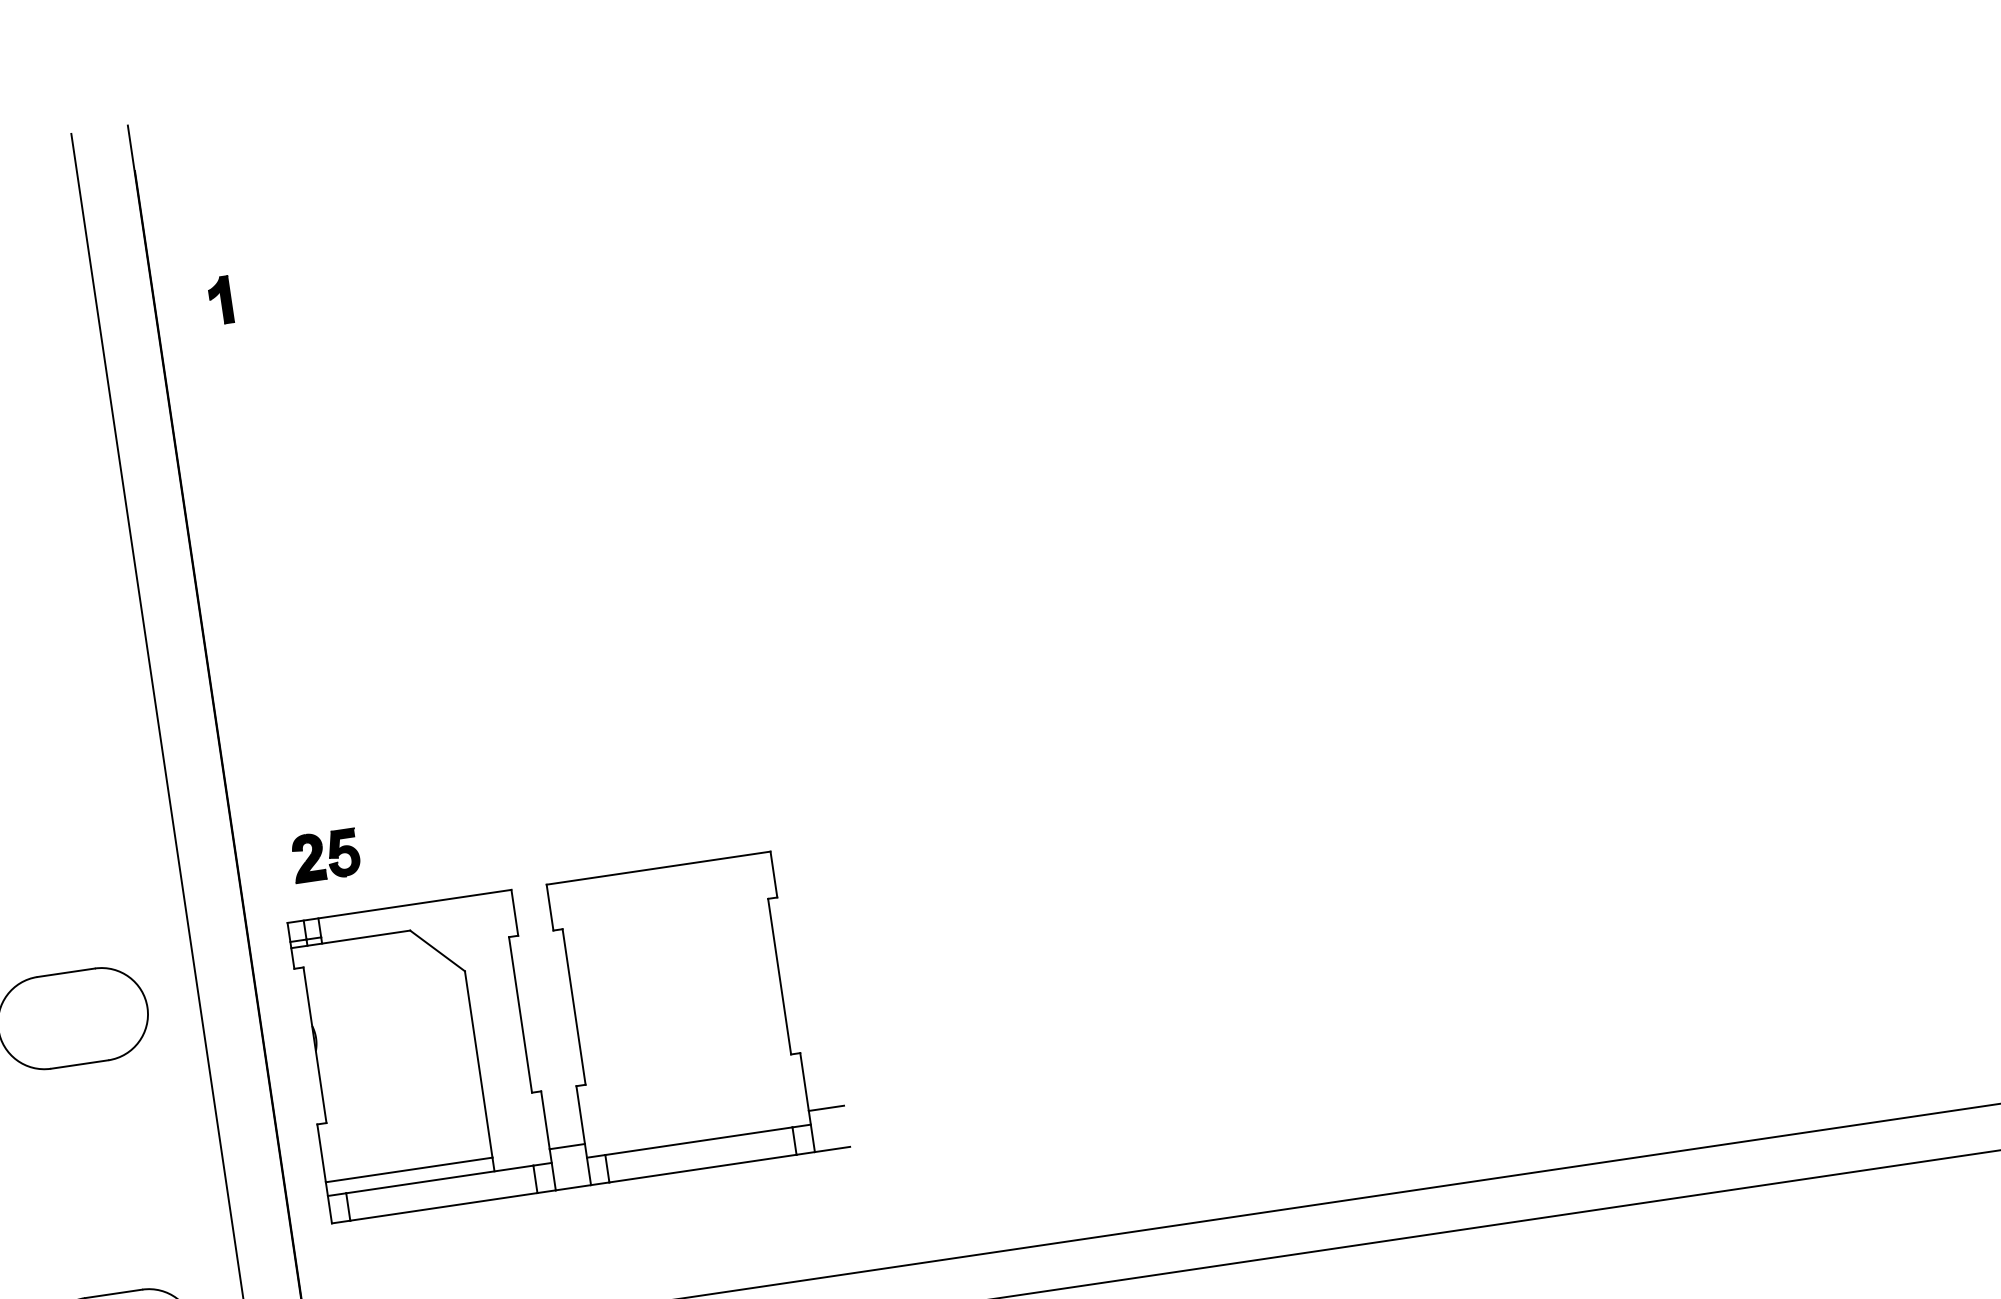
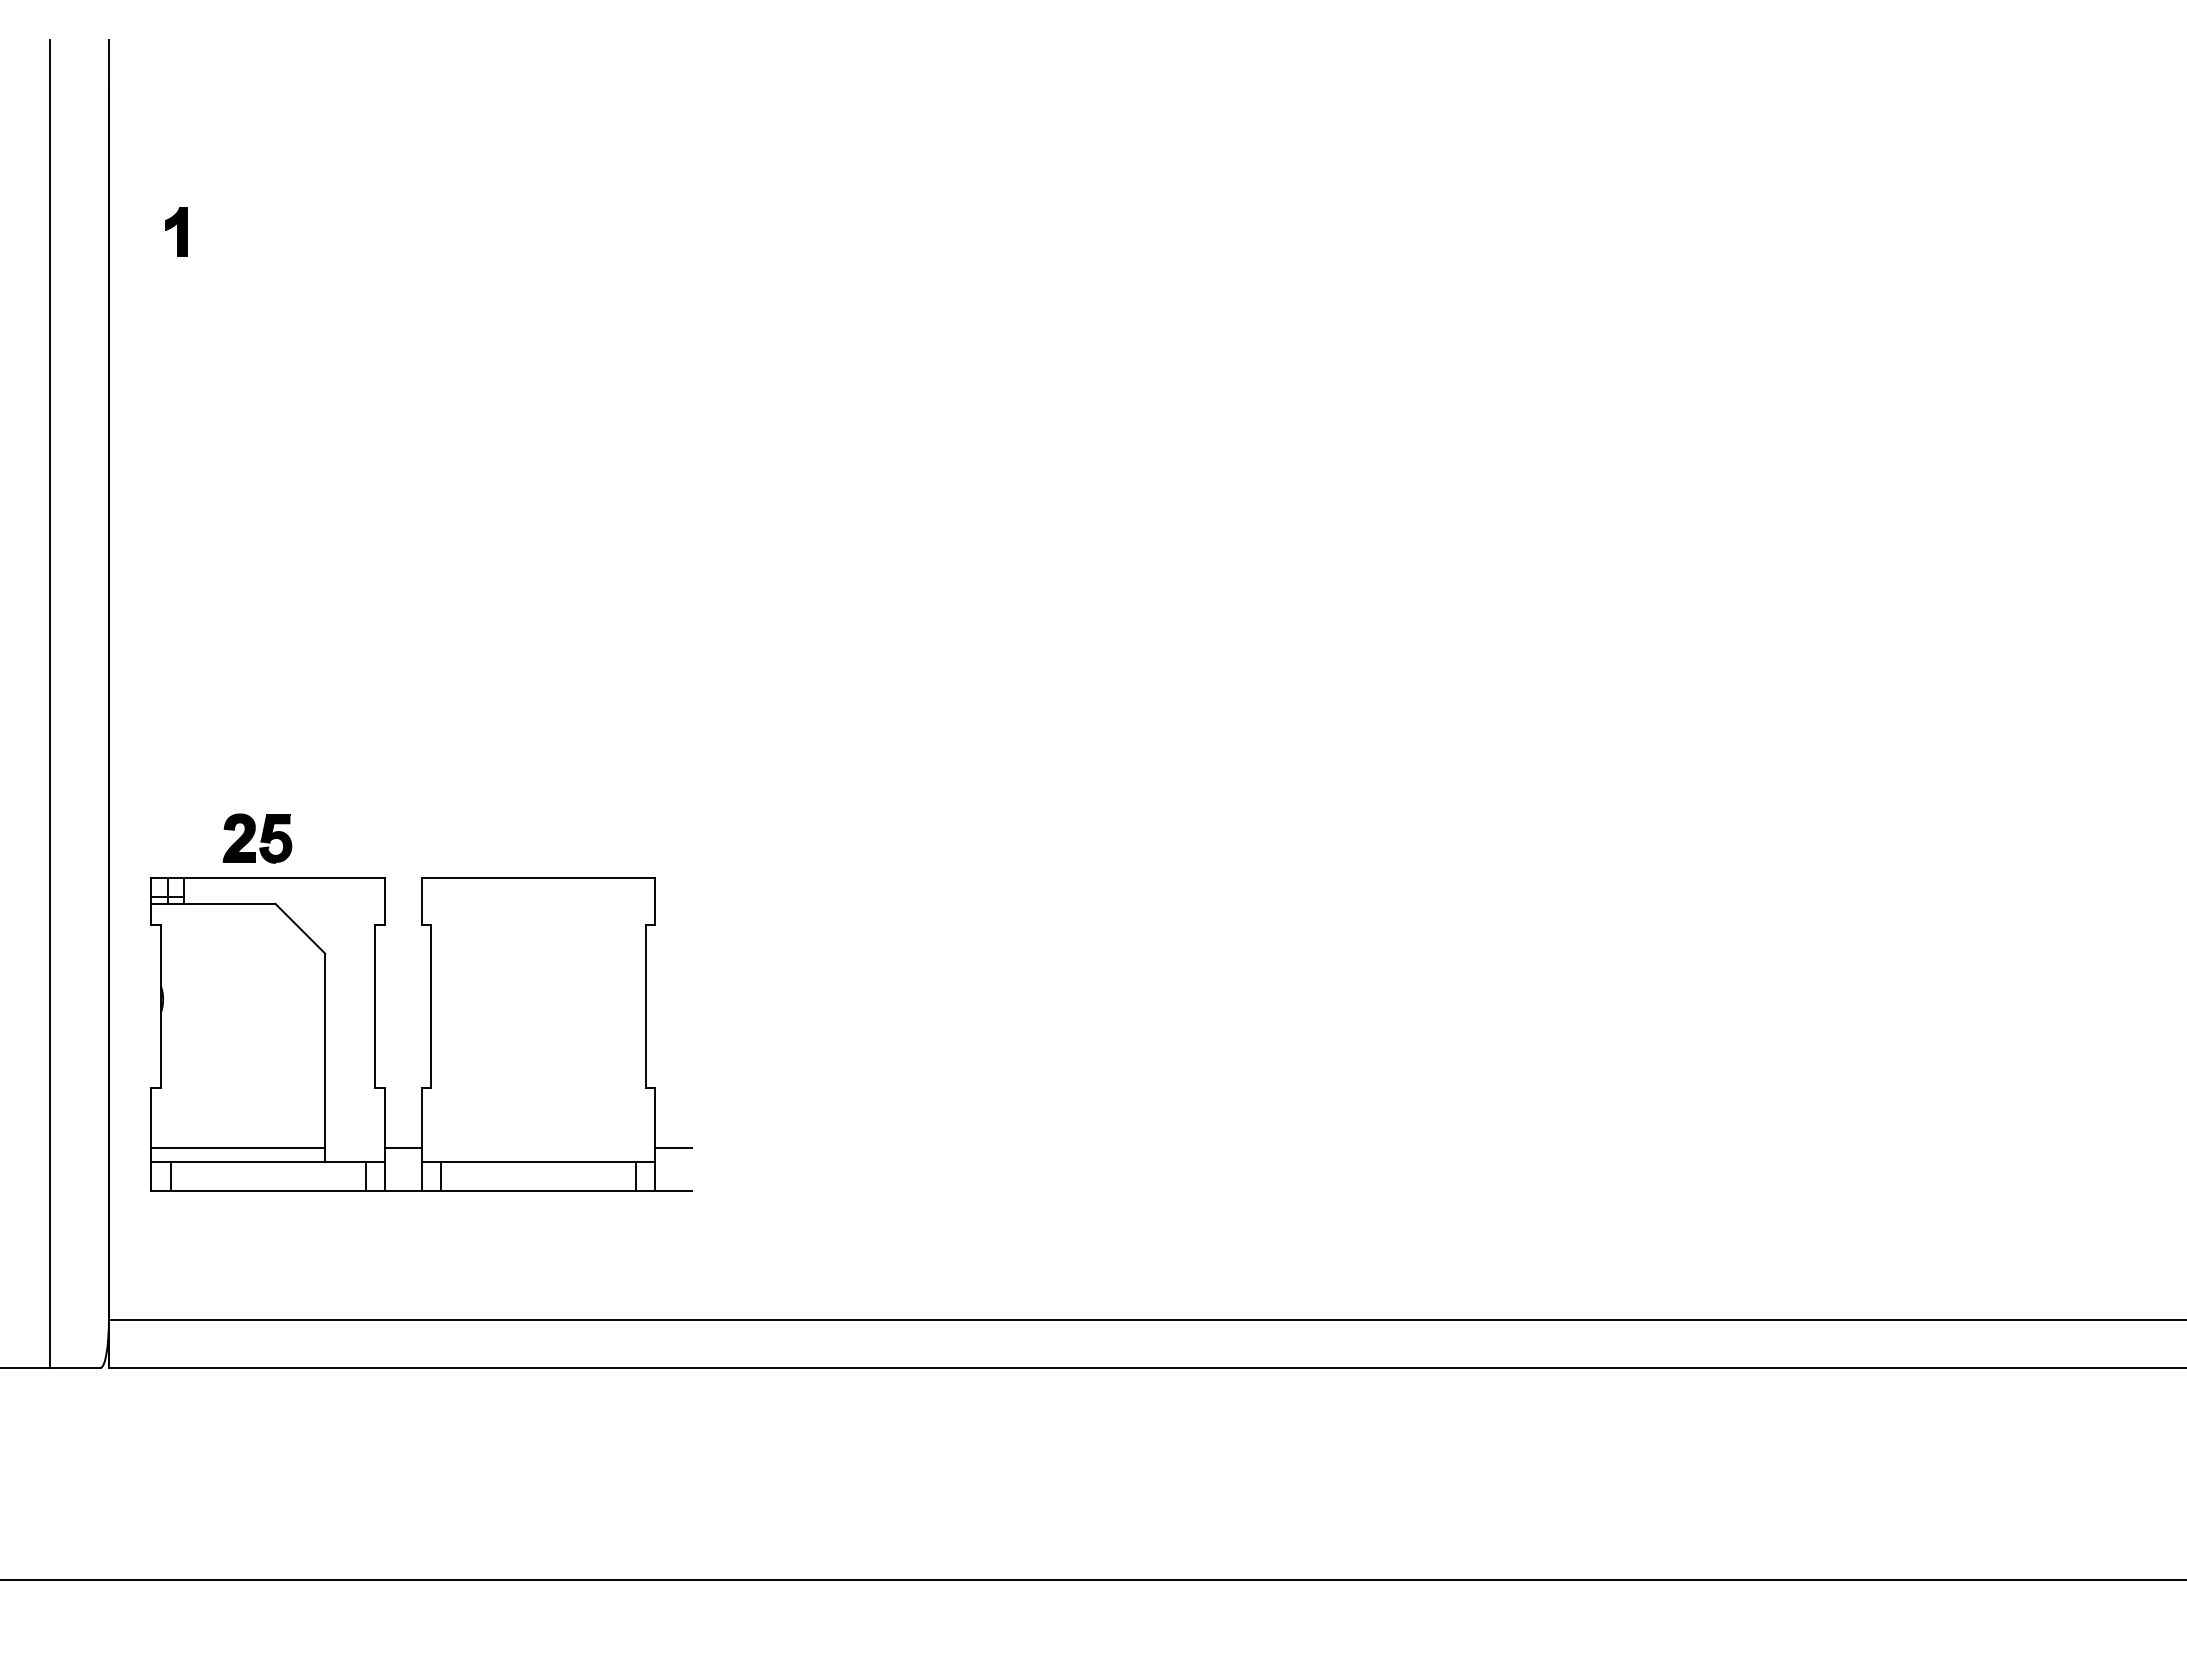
part: (325, 855) -> (257, 838), moved

